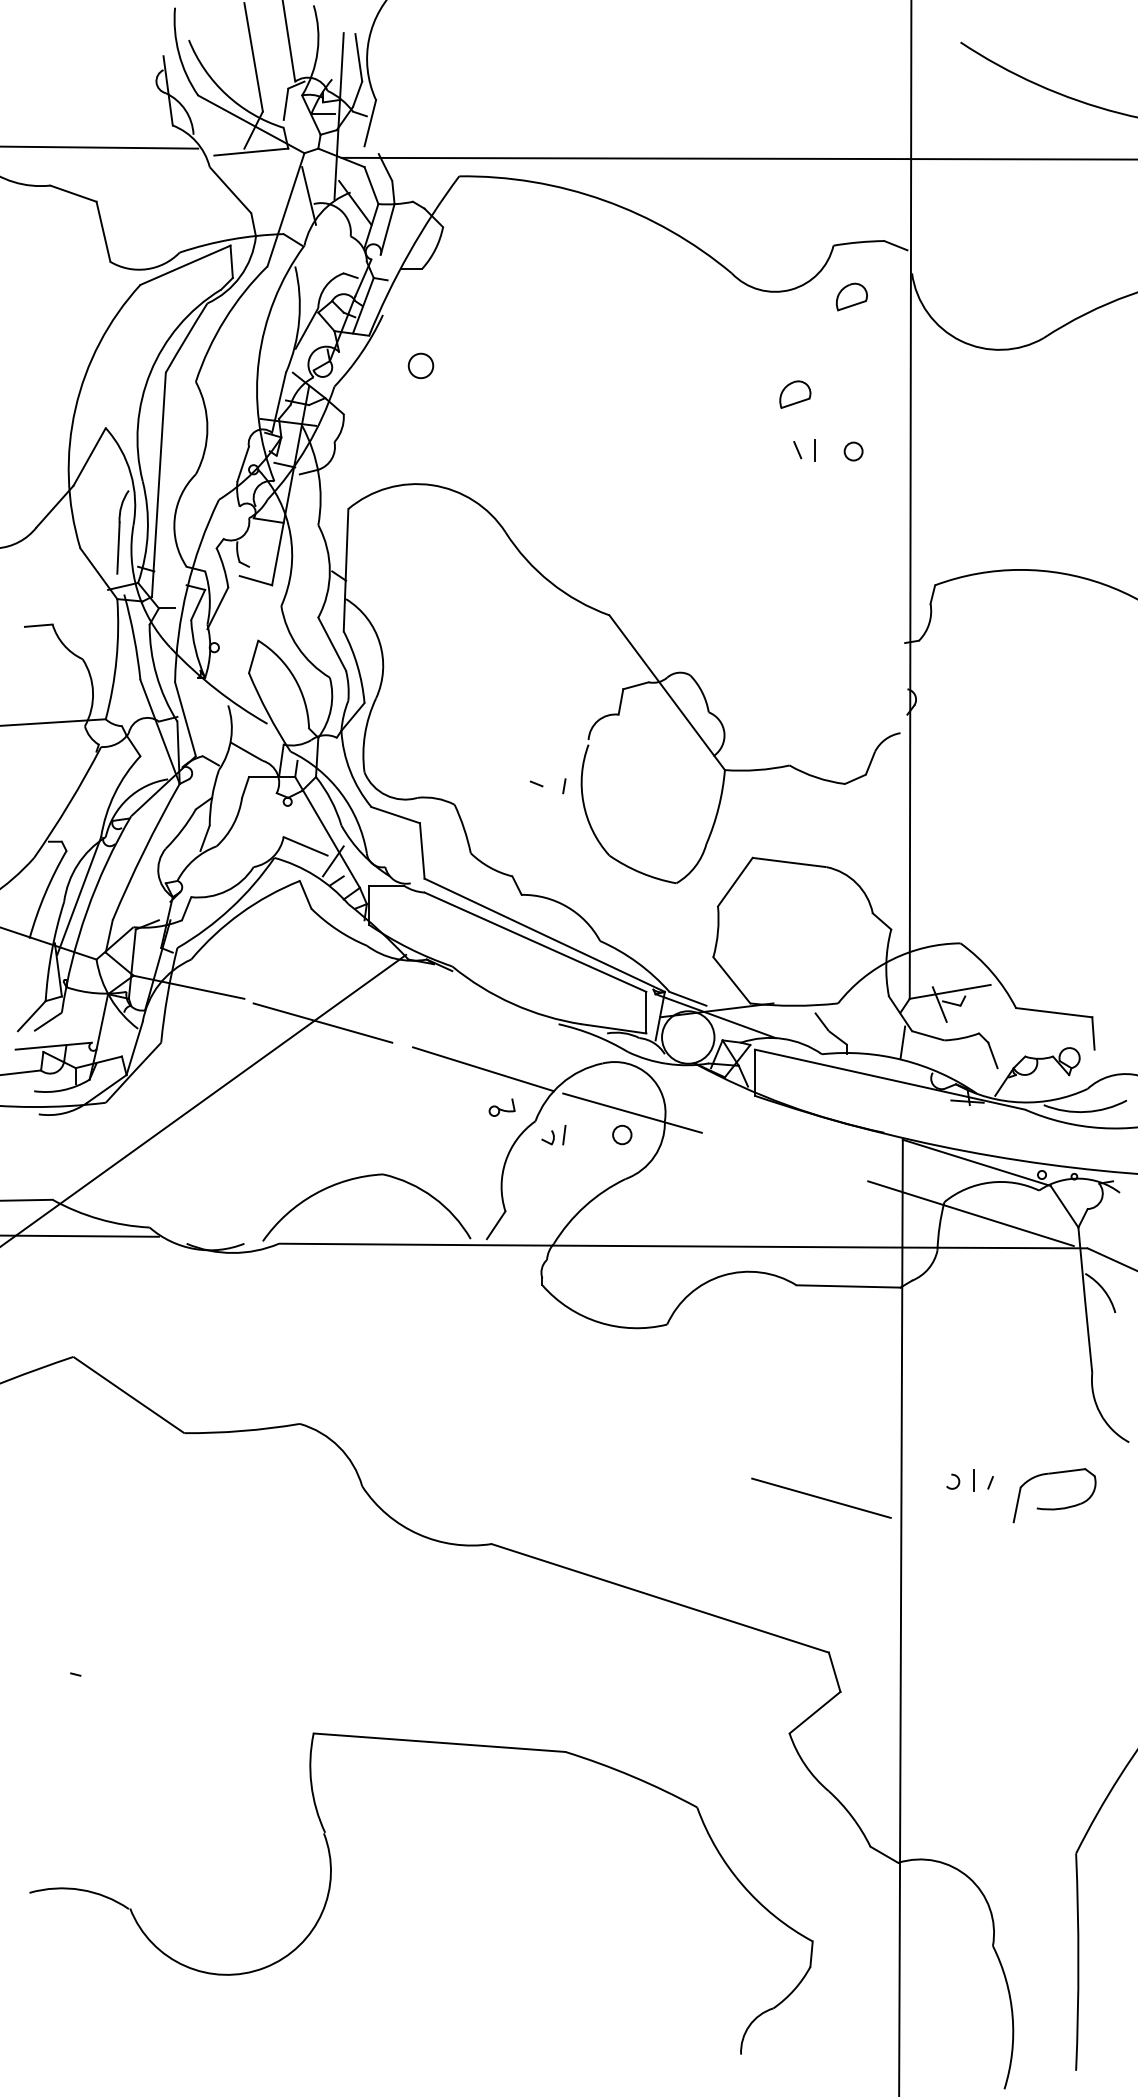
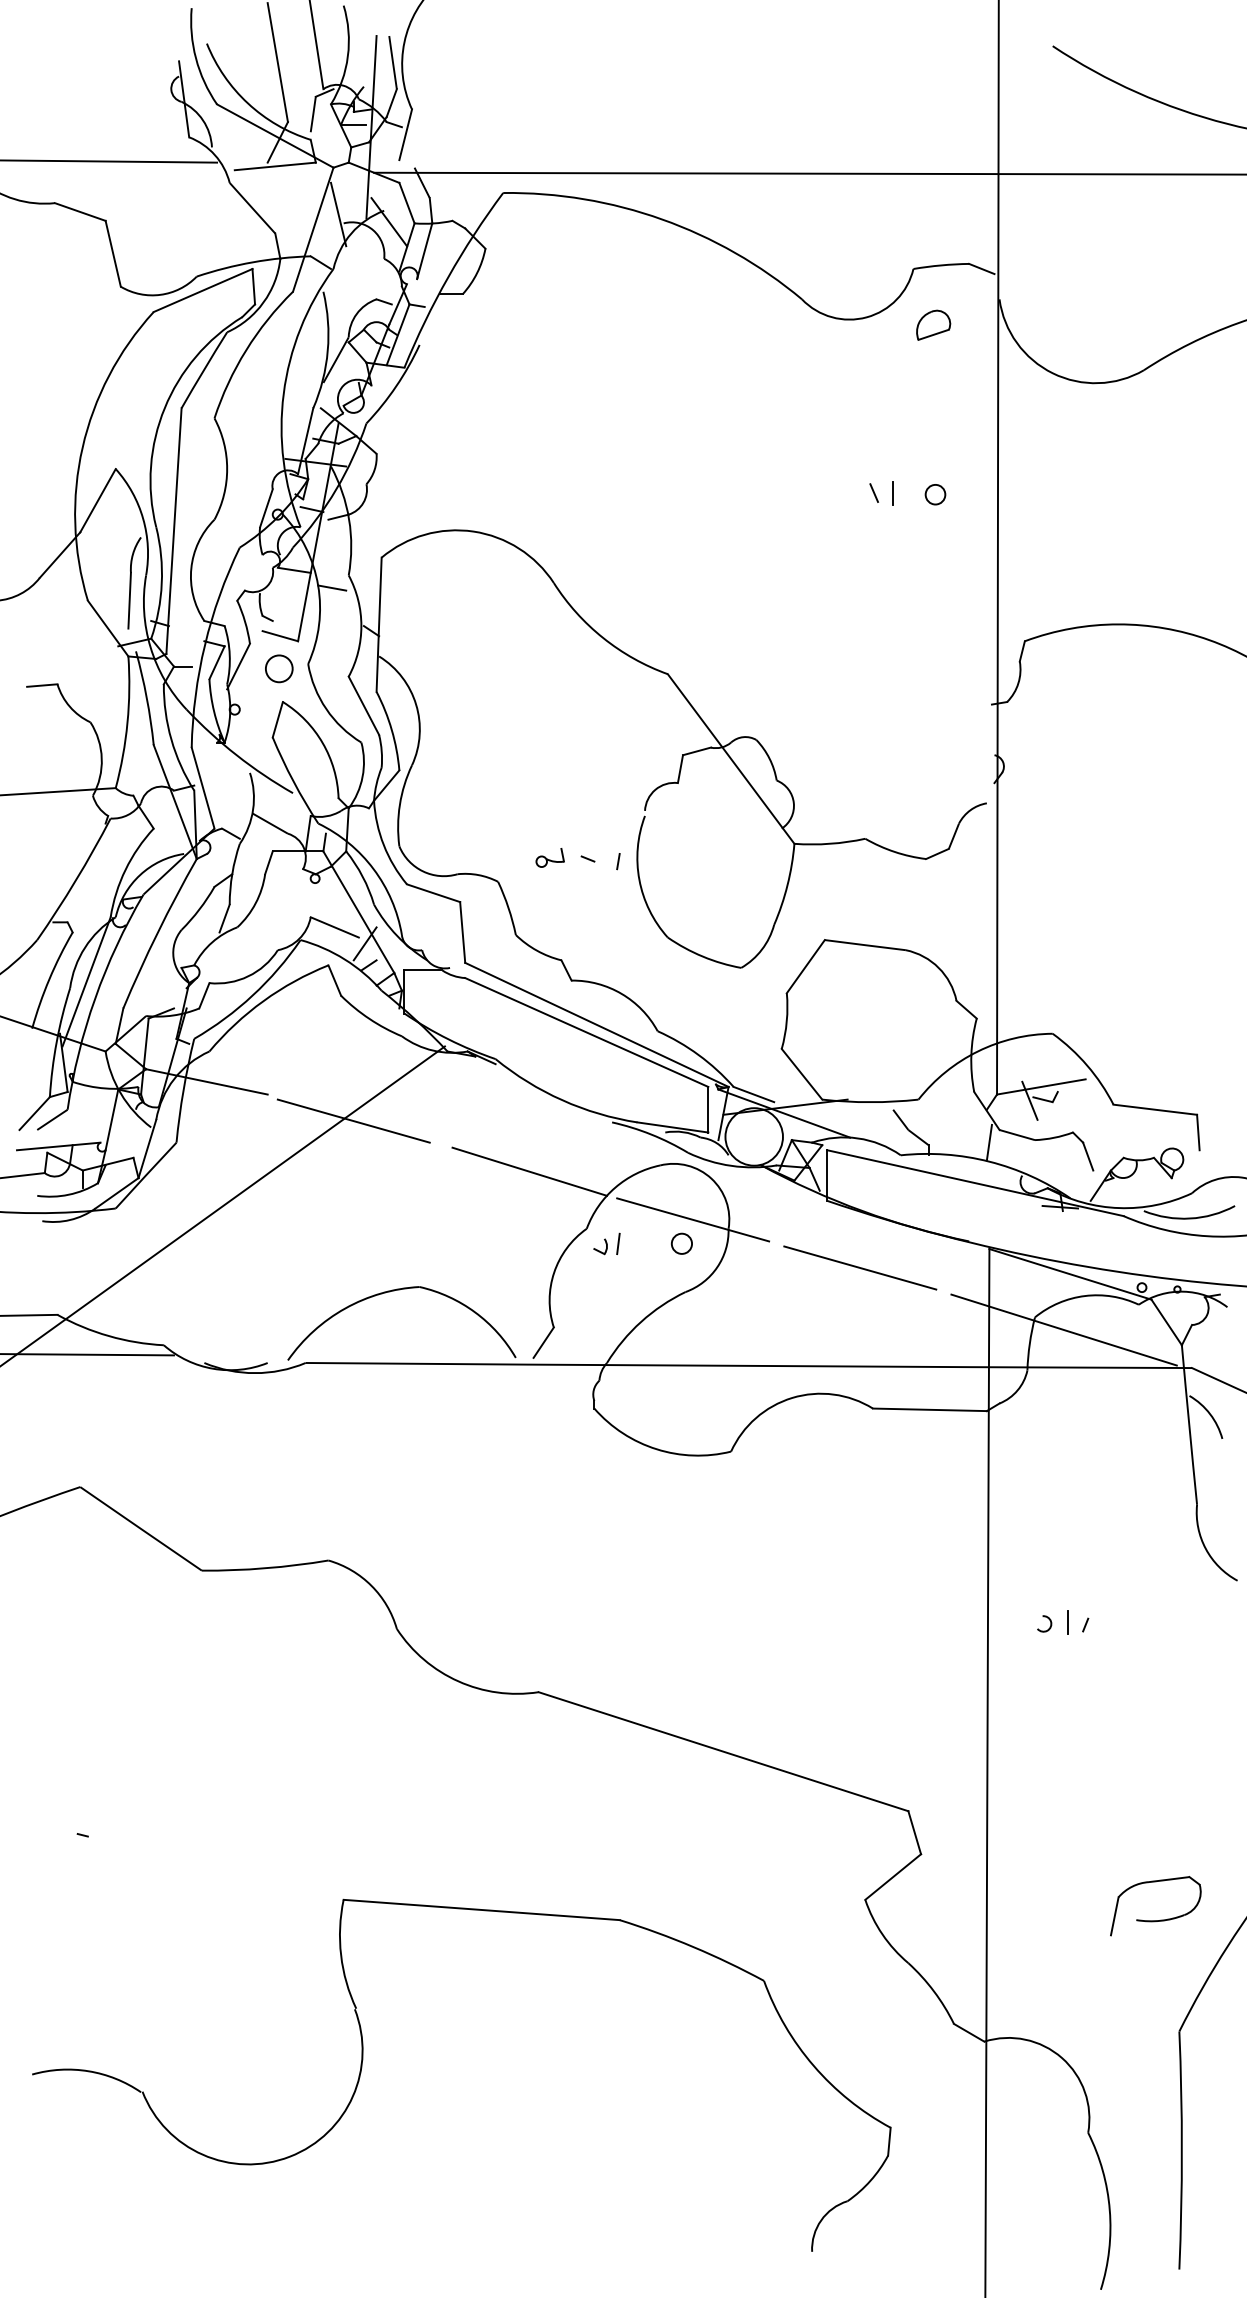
circle: (421, 365) -> (279, 668), moved
part: (795, 393) -> (871, 431), removed
line: (303, 536) -> (332, 587), added
part: (501, 1107) -> (549, 857), moved
line: (821, 1497) -> (860, 1267), moved
part: (1058, 1507) -> (1160, 1919), moved

